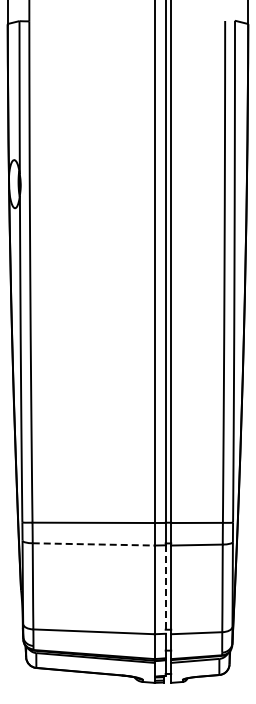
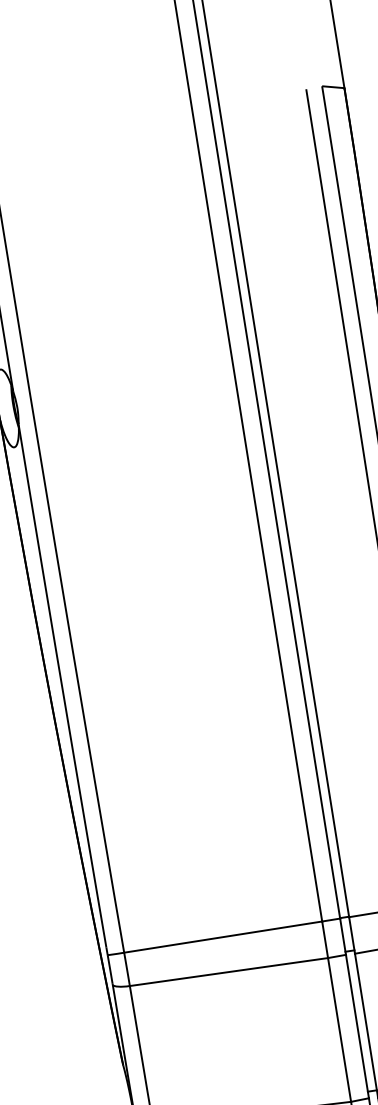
line: (93, 544) -> (228, 972), dashed -> solid
line: (165, 590) -> (357, 1028), dashed -> solid

